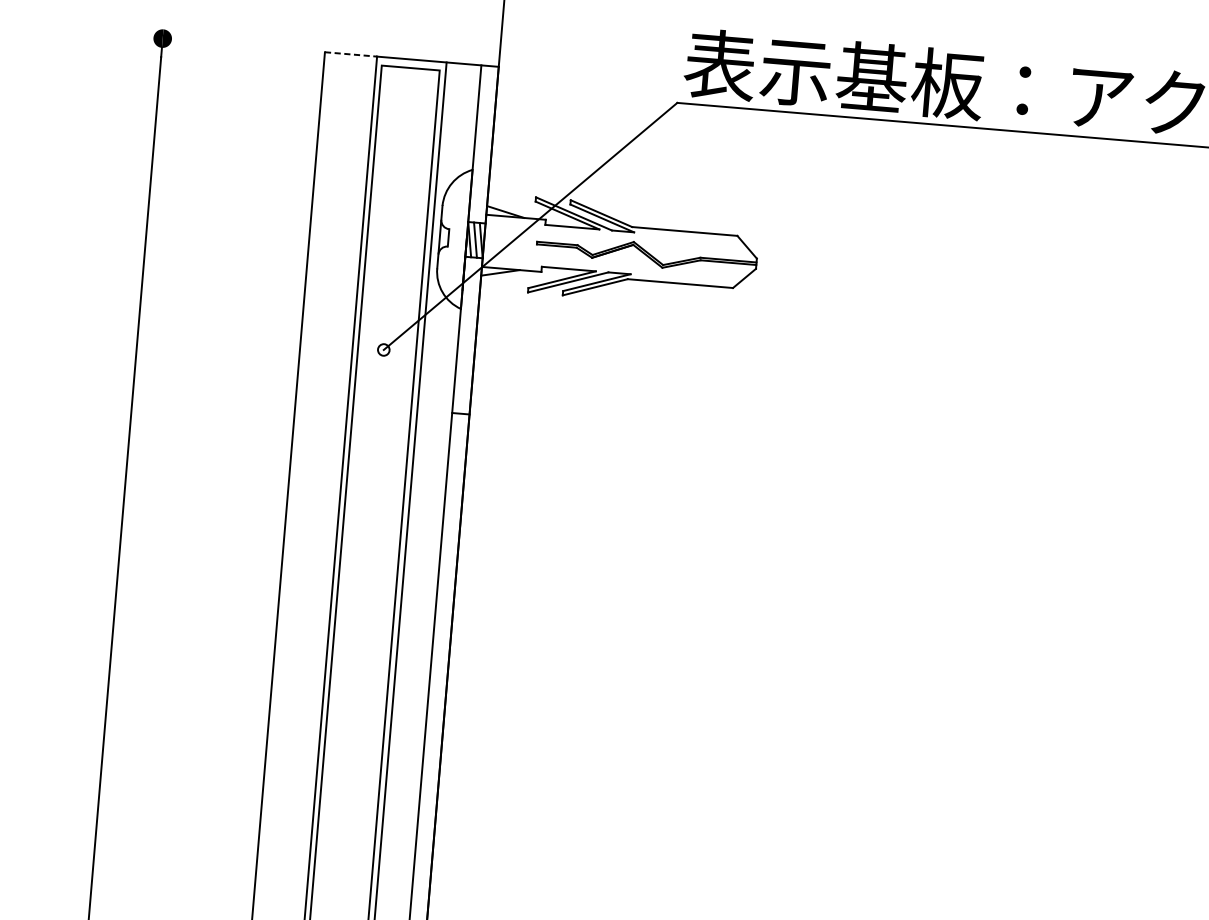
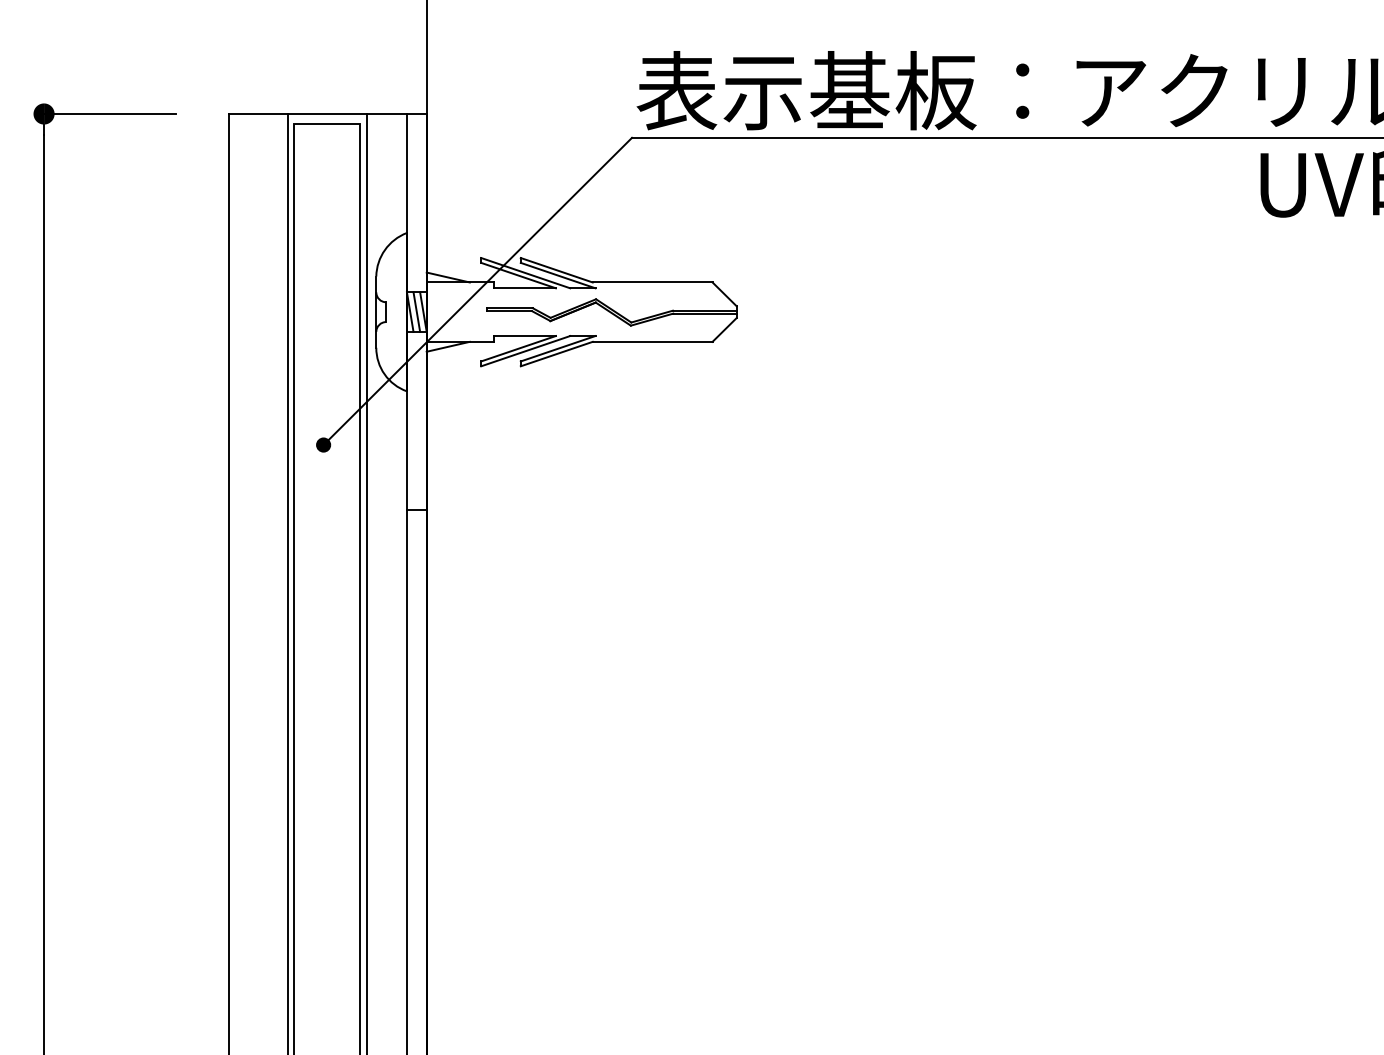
line: (221, 43) -> (110, 114), added
line: (351, 54) -> (258, 114), dashed -> solid
fill: (383, 349) -> (323, 444), added

